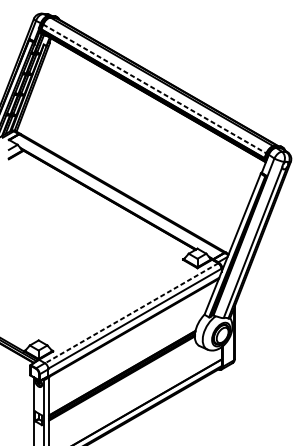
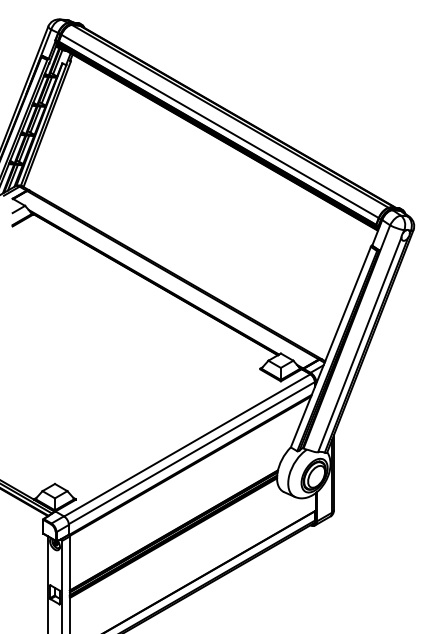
line: (155, 89) -> (220, 126), dashed -> solid
line: (131, 313) -> (186, 445), dashed -> solid

